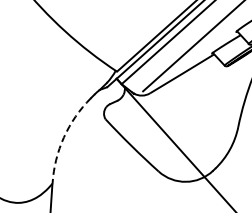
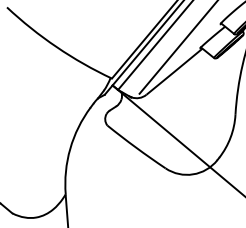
arc: (64, 137) -> (70, 148), dashed -> solid

